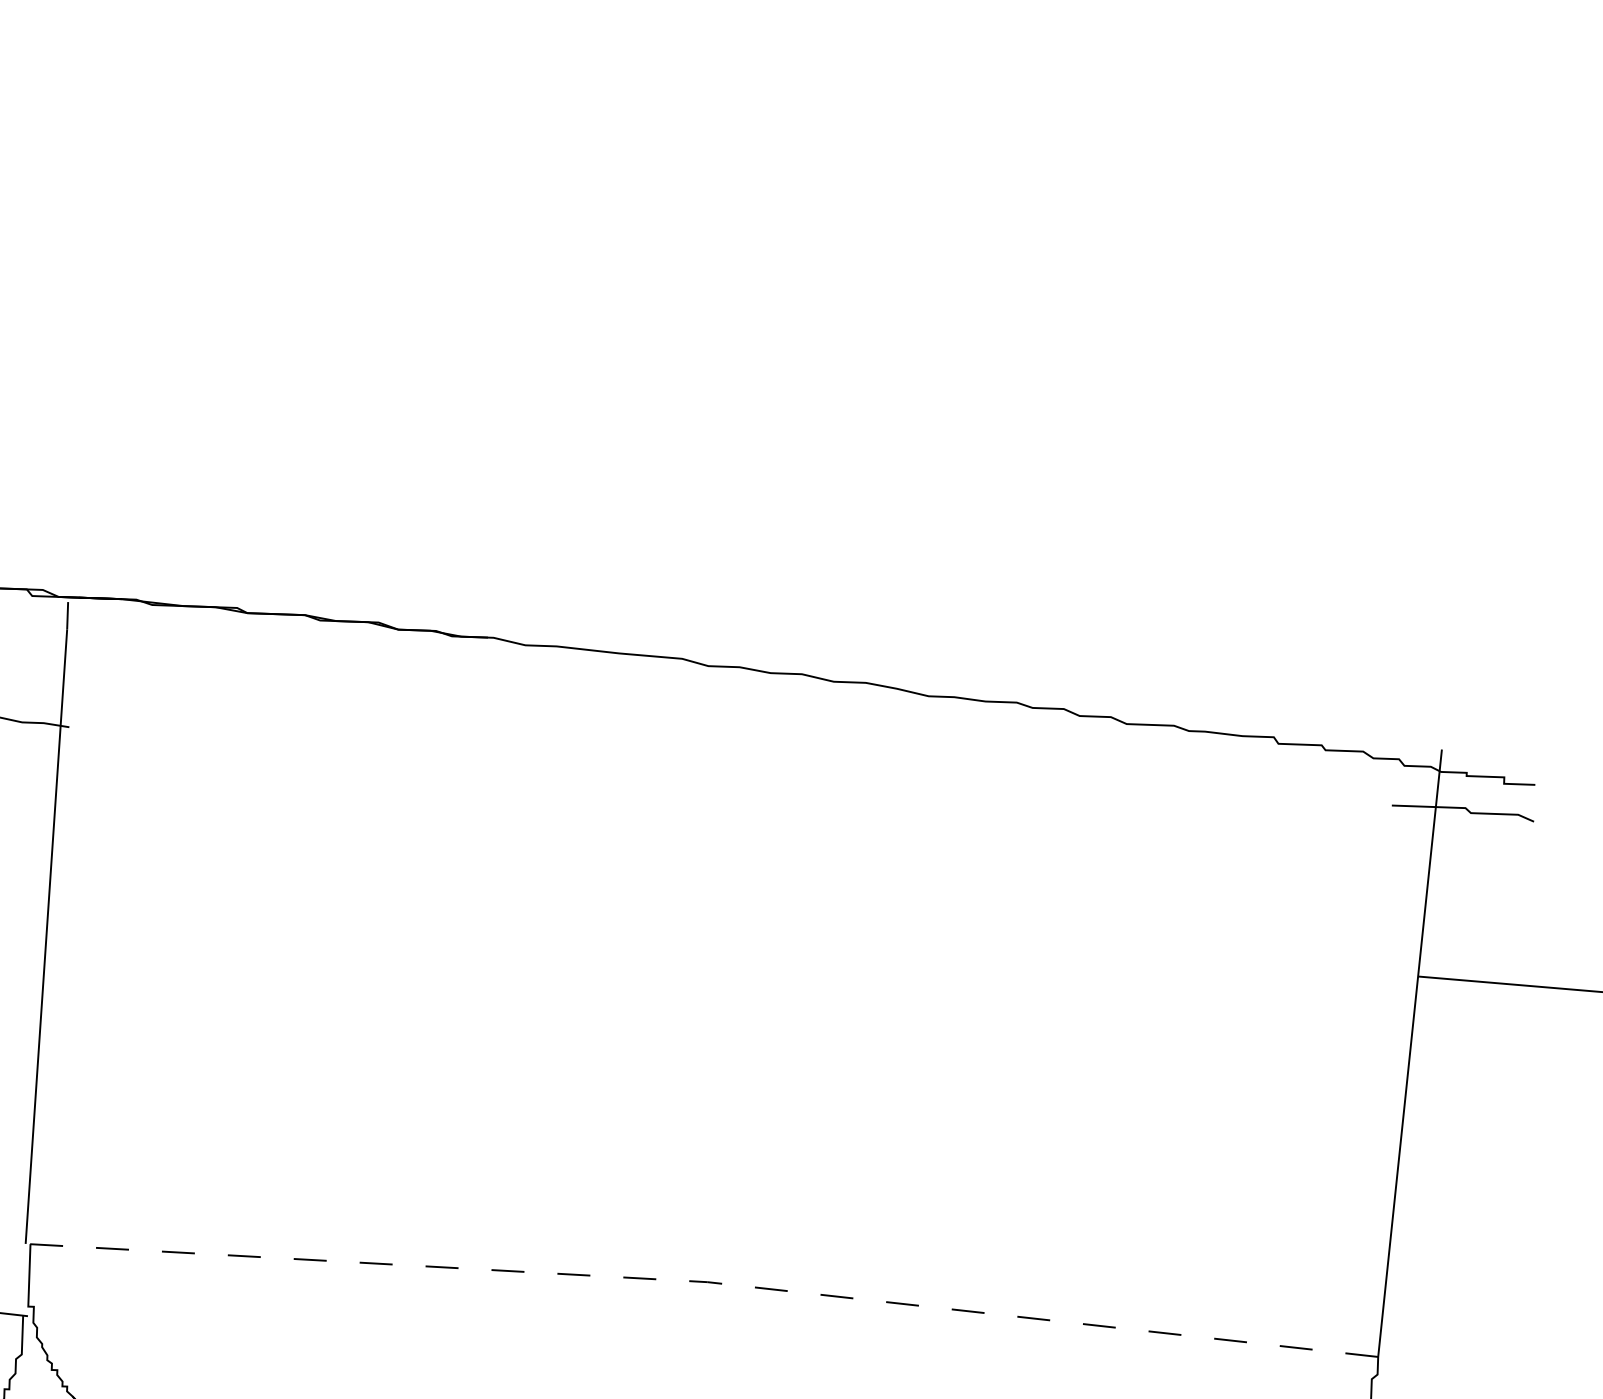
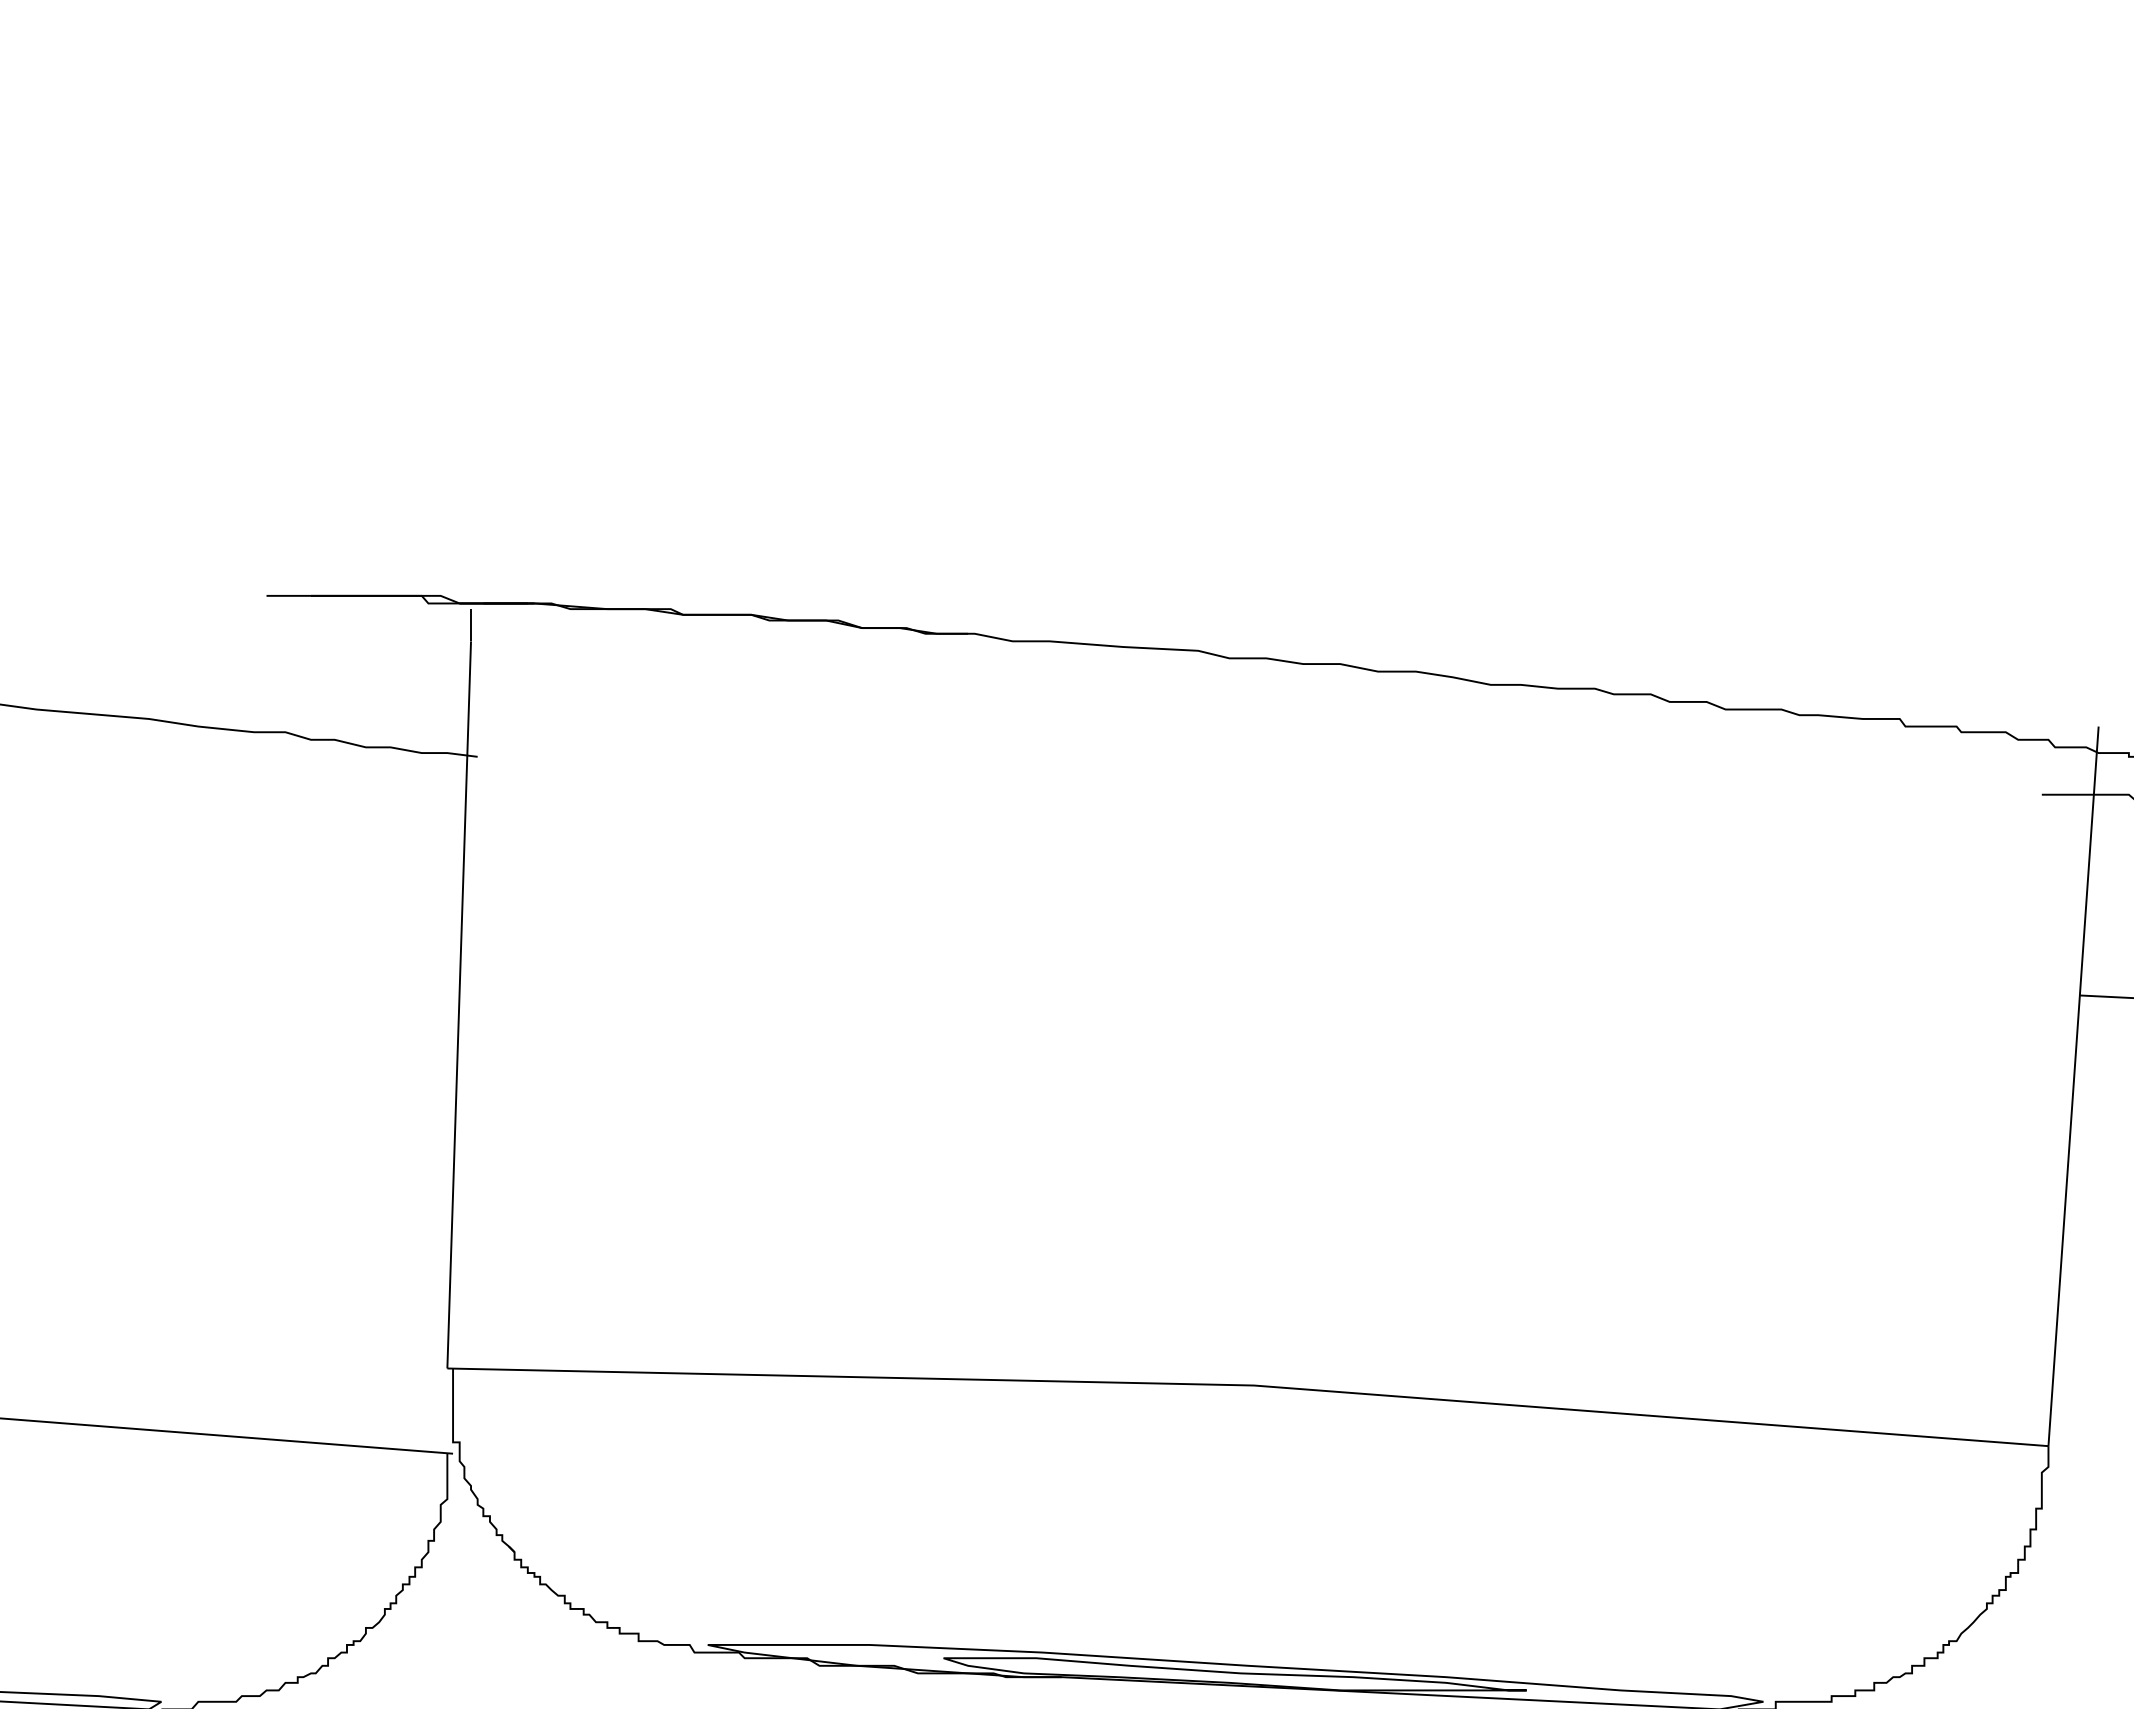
line: (703, 1282) -> (1249, 1385), dashed -> solid

